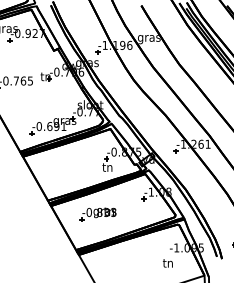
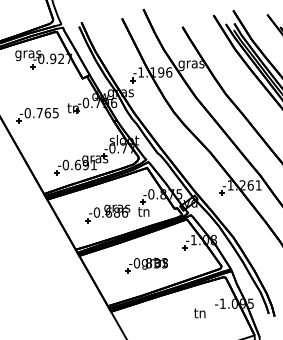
part: (75, 168) -> (107, 213), added
part: (97, 214) -> (146, 265), moved
text: (167, 263) -> (199, 313), moved

